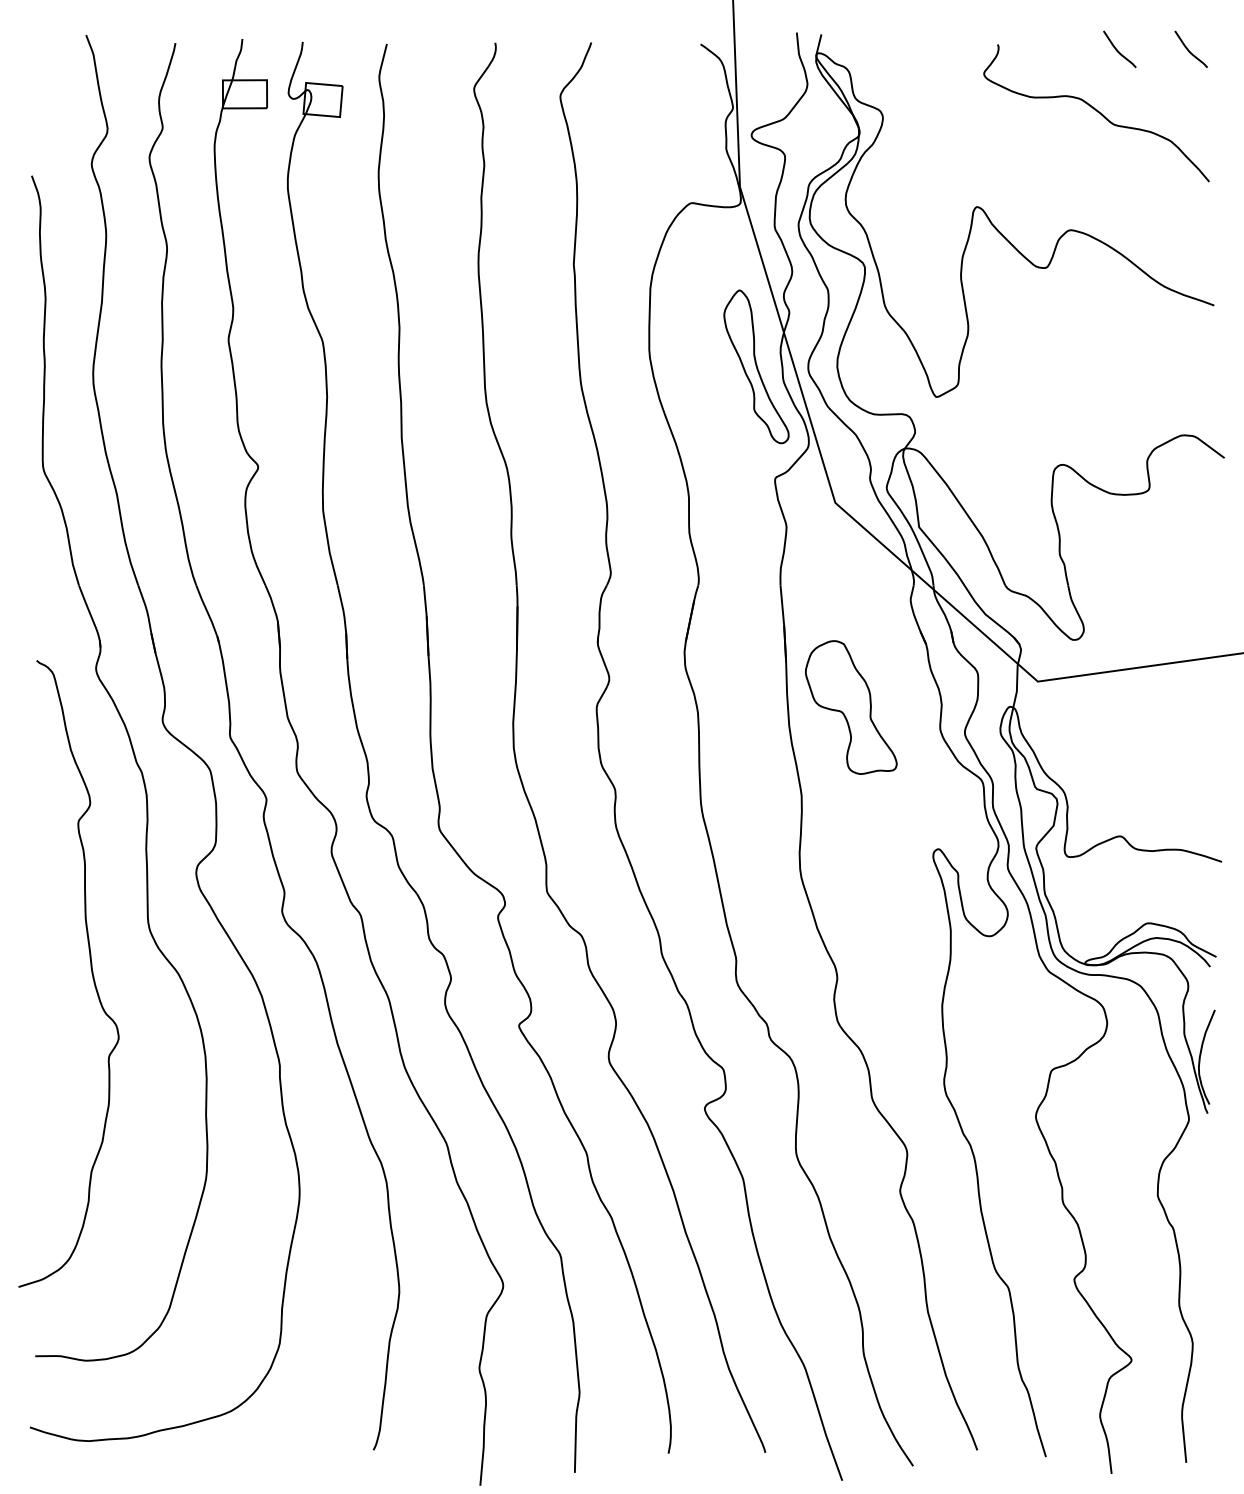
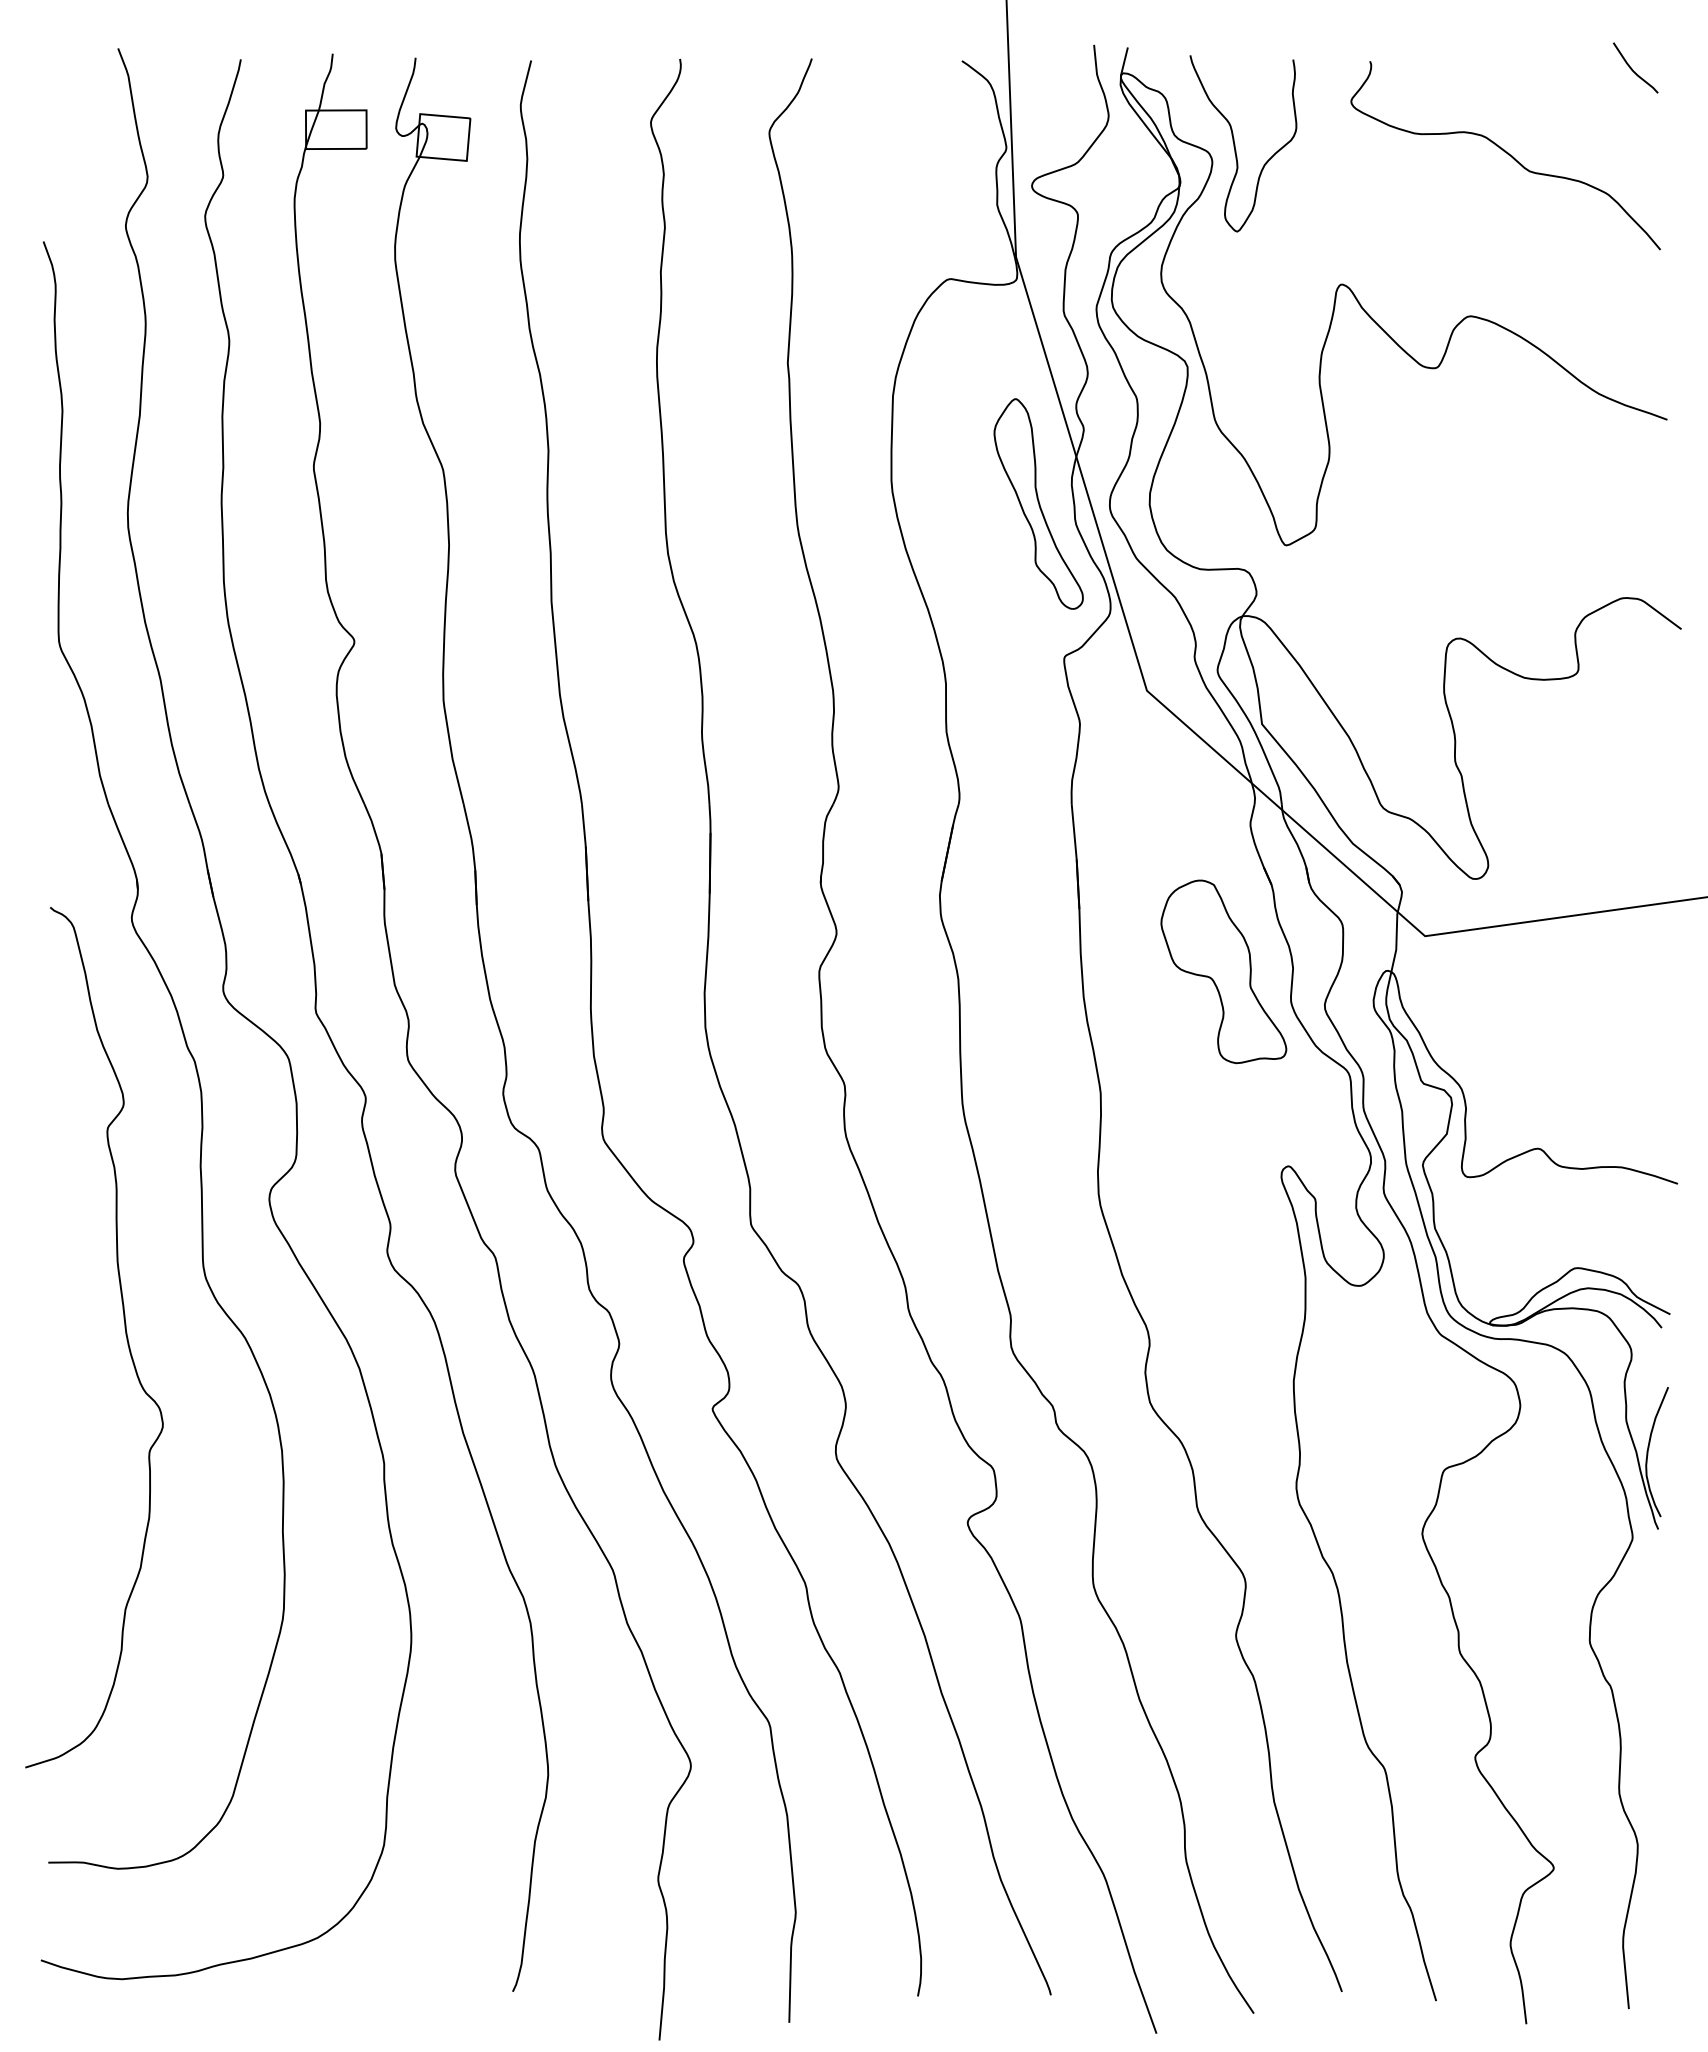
curve: (1118, 50) -> (1535, 69), removed
curve: (899, 105) -> (1235, 144), added
part: (851, 707) -> (1223, 971), moved

